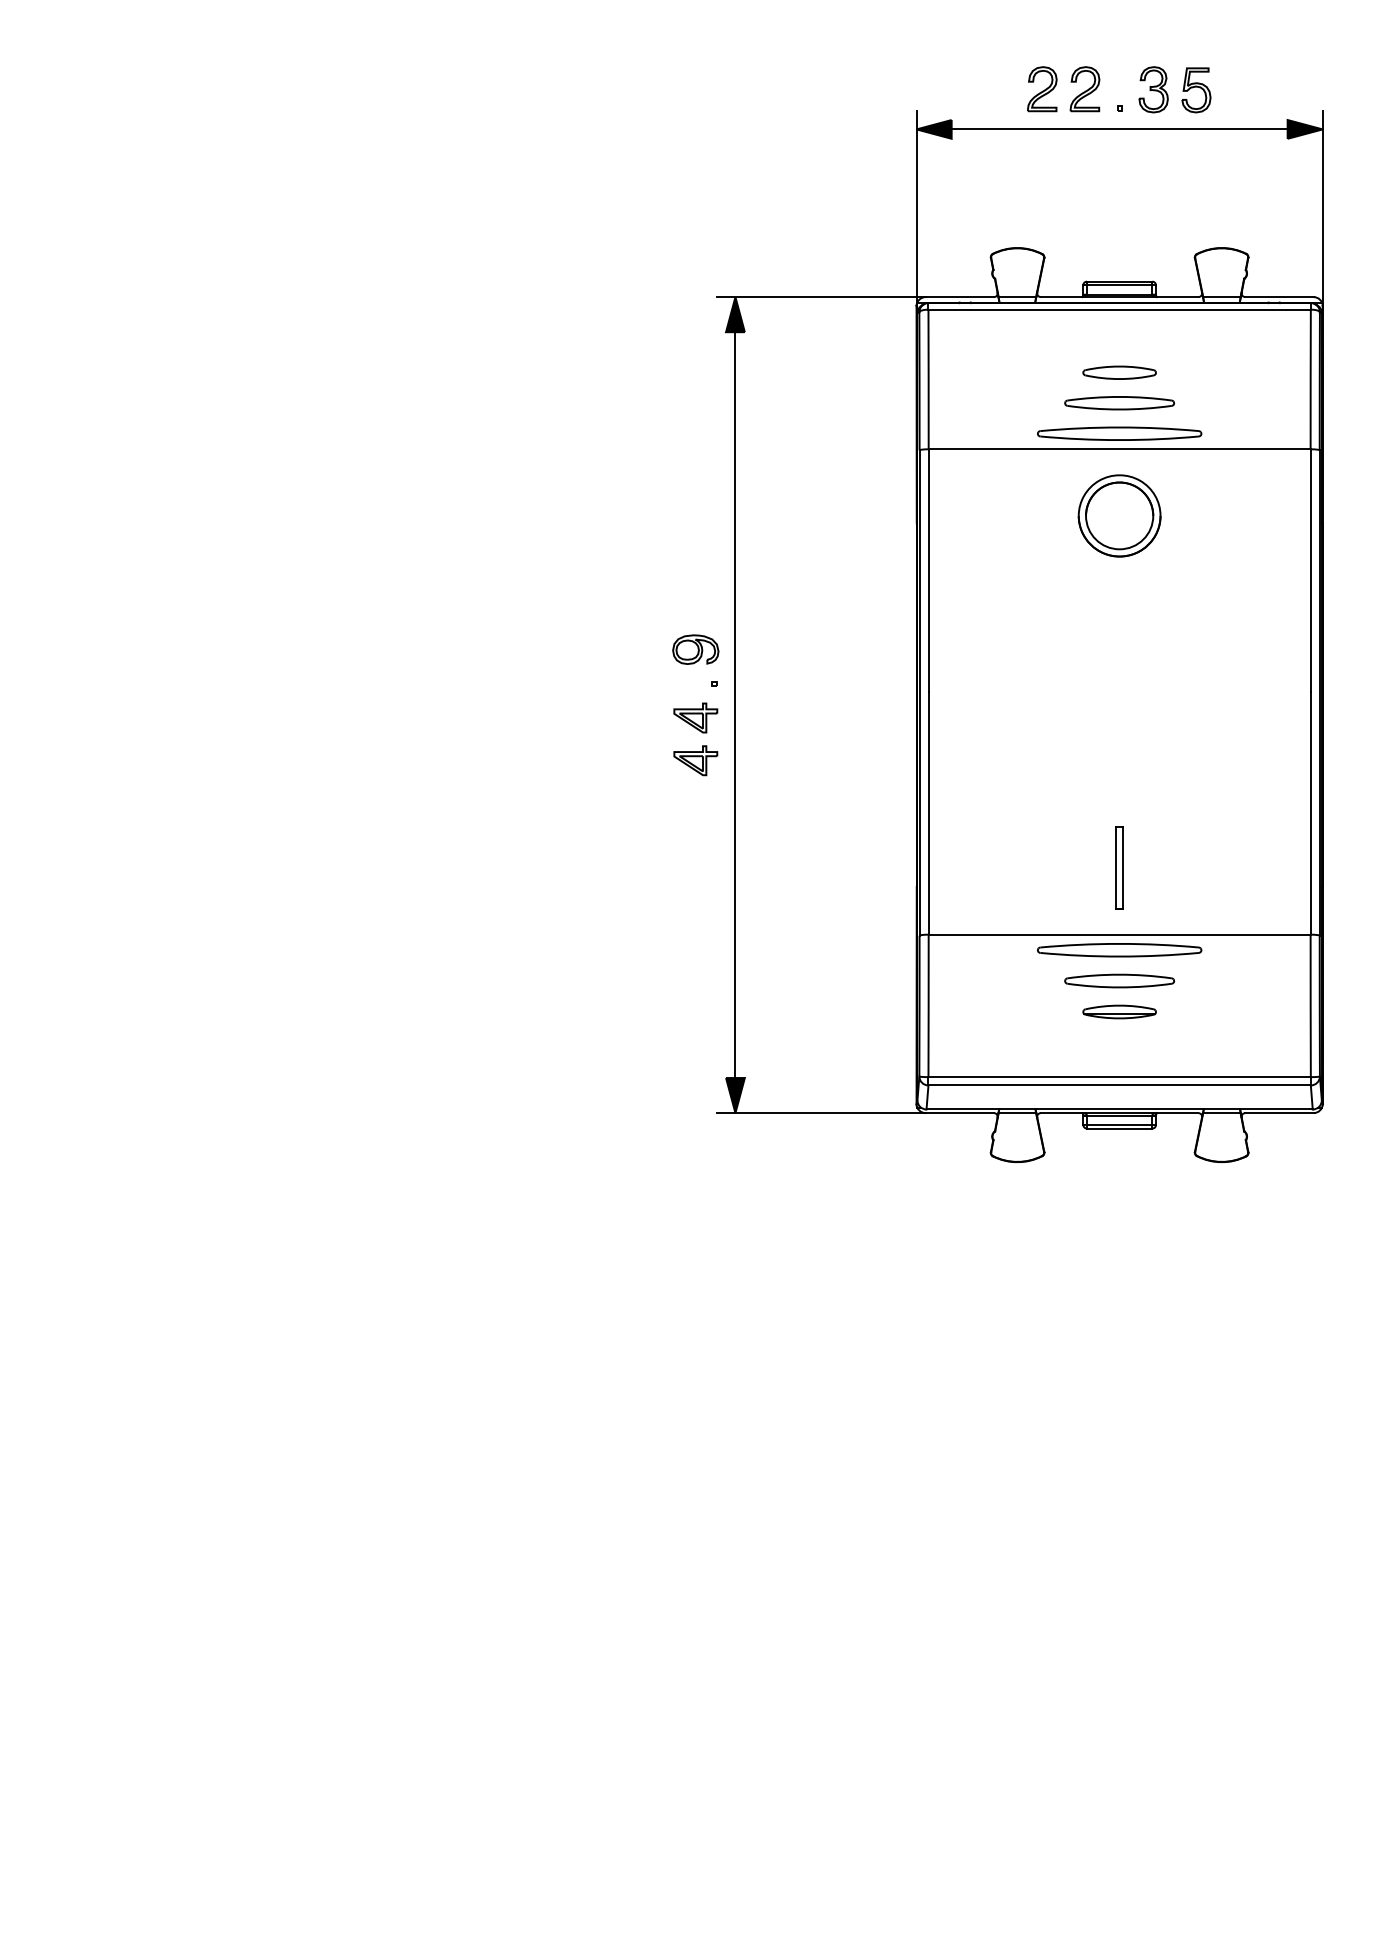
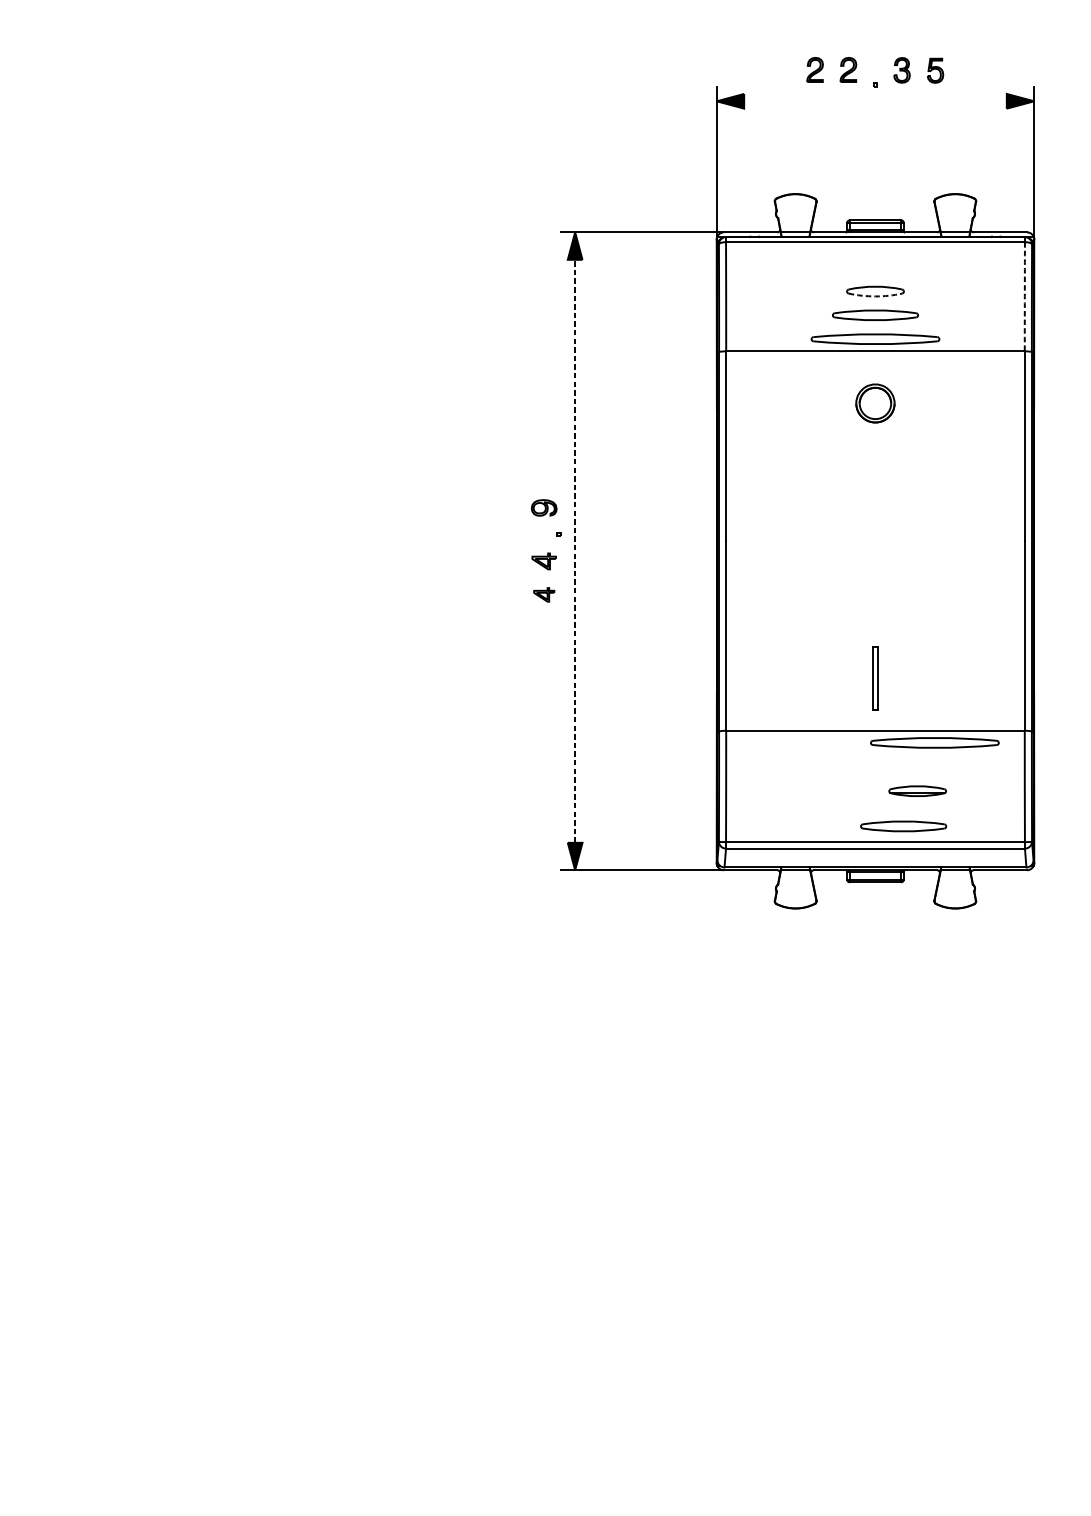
part: (1042, 89) -> (815, 70), size x0.7
part: (1084, 89) -> (848, 70), size x0.7
part: (1153, 89) -> (901, 70), size x0.7
part: (1196, 90) -> (935, 70), size x0.7
line: (1119, 129) -> (875, 101), removed
arc: (1119, 379) -> (875, 296), solid -> dashed
arc: (1310, 379) -> (1024, 296), solid -> dashed
part: (1119, 515) -> (875, 403), size x0.6
part: (695, 649) -> (543, 507), size x0.7
line: (735, 705) -> (575, 551), solid -> dashed
part: (695, 717) -> (543, 561), size x0.7
part: (695, 760) -> (543, 594), size x0.6
part: (1119, 950) -> (934, 743), moved
part: (1119, 980) -> (903, 826), moved
part: (1119, 1011) -> (917, 790), moved

